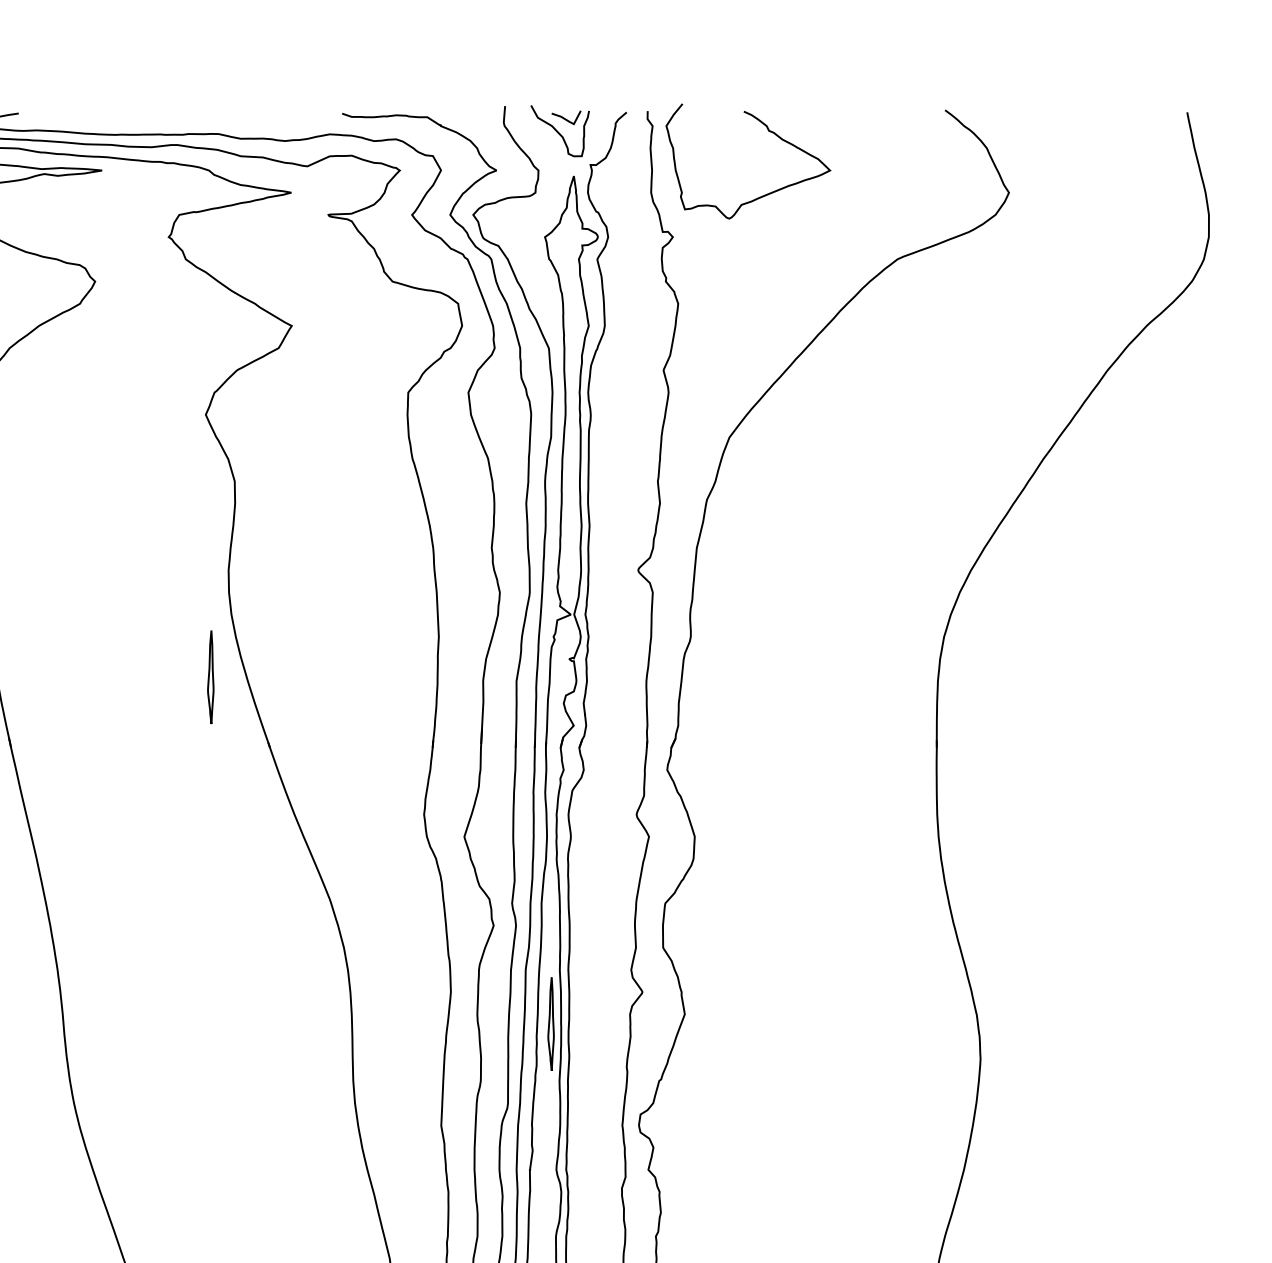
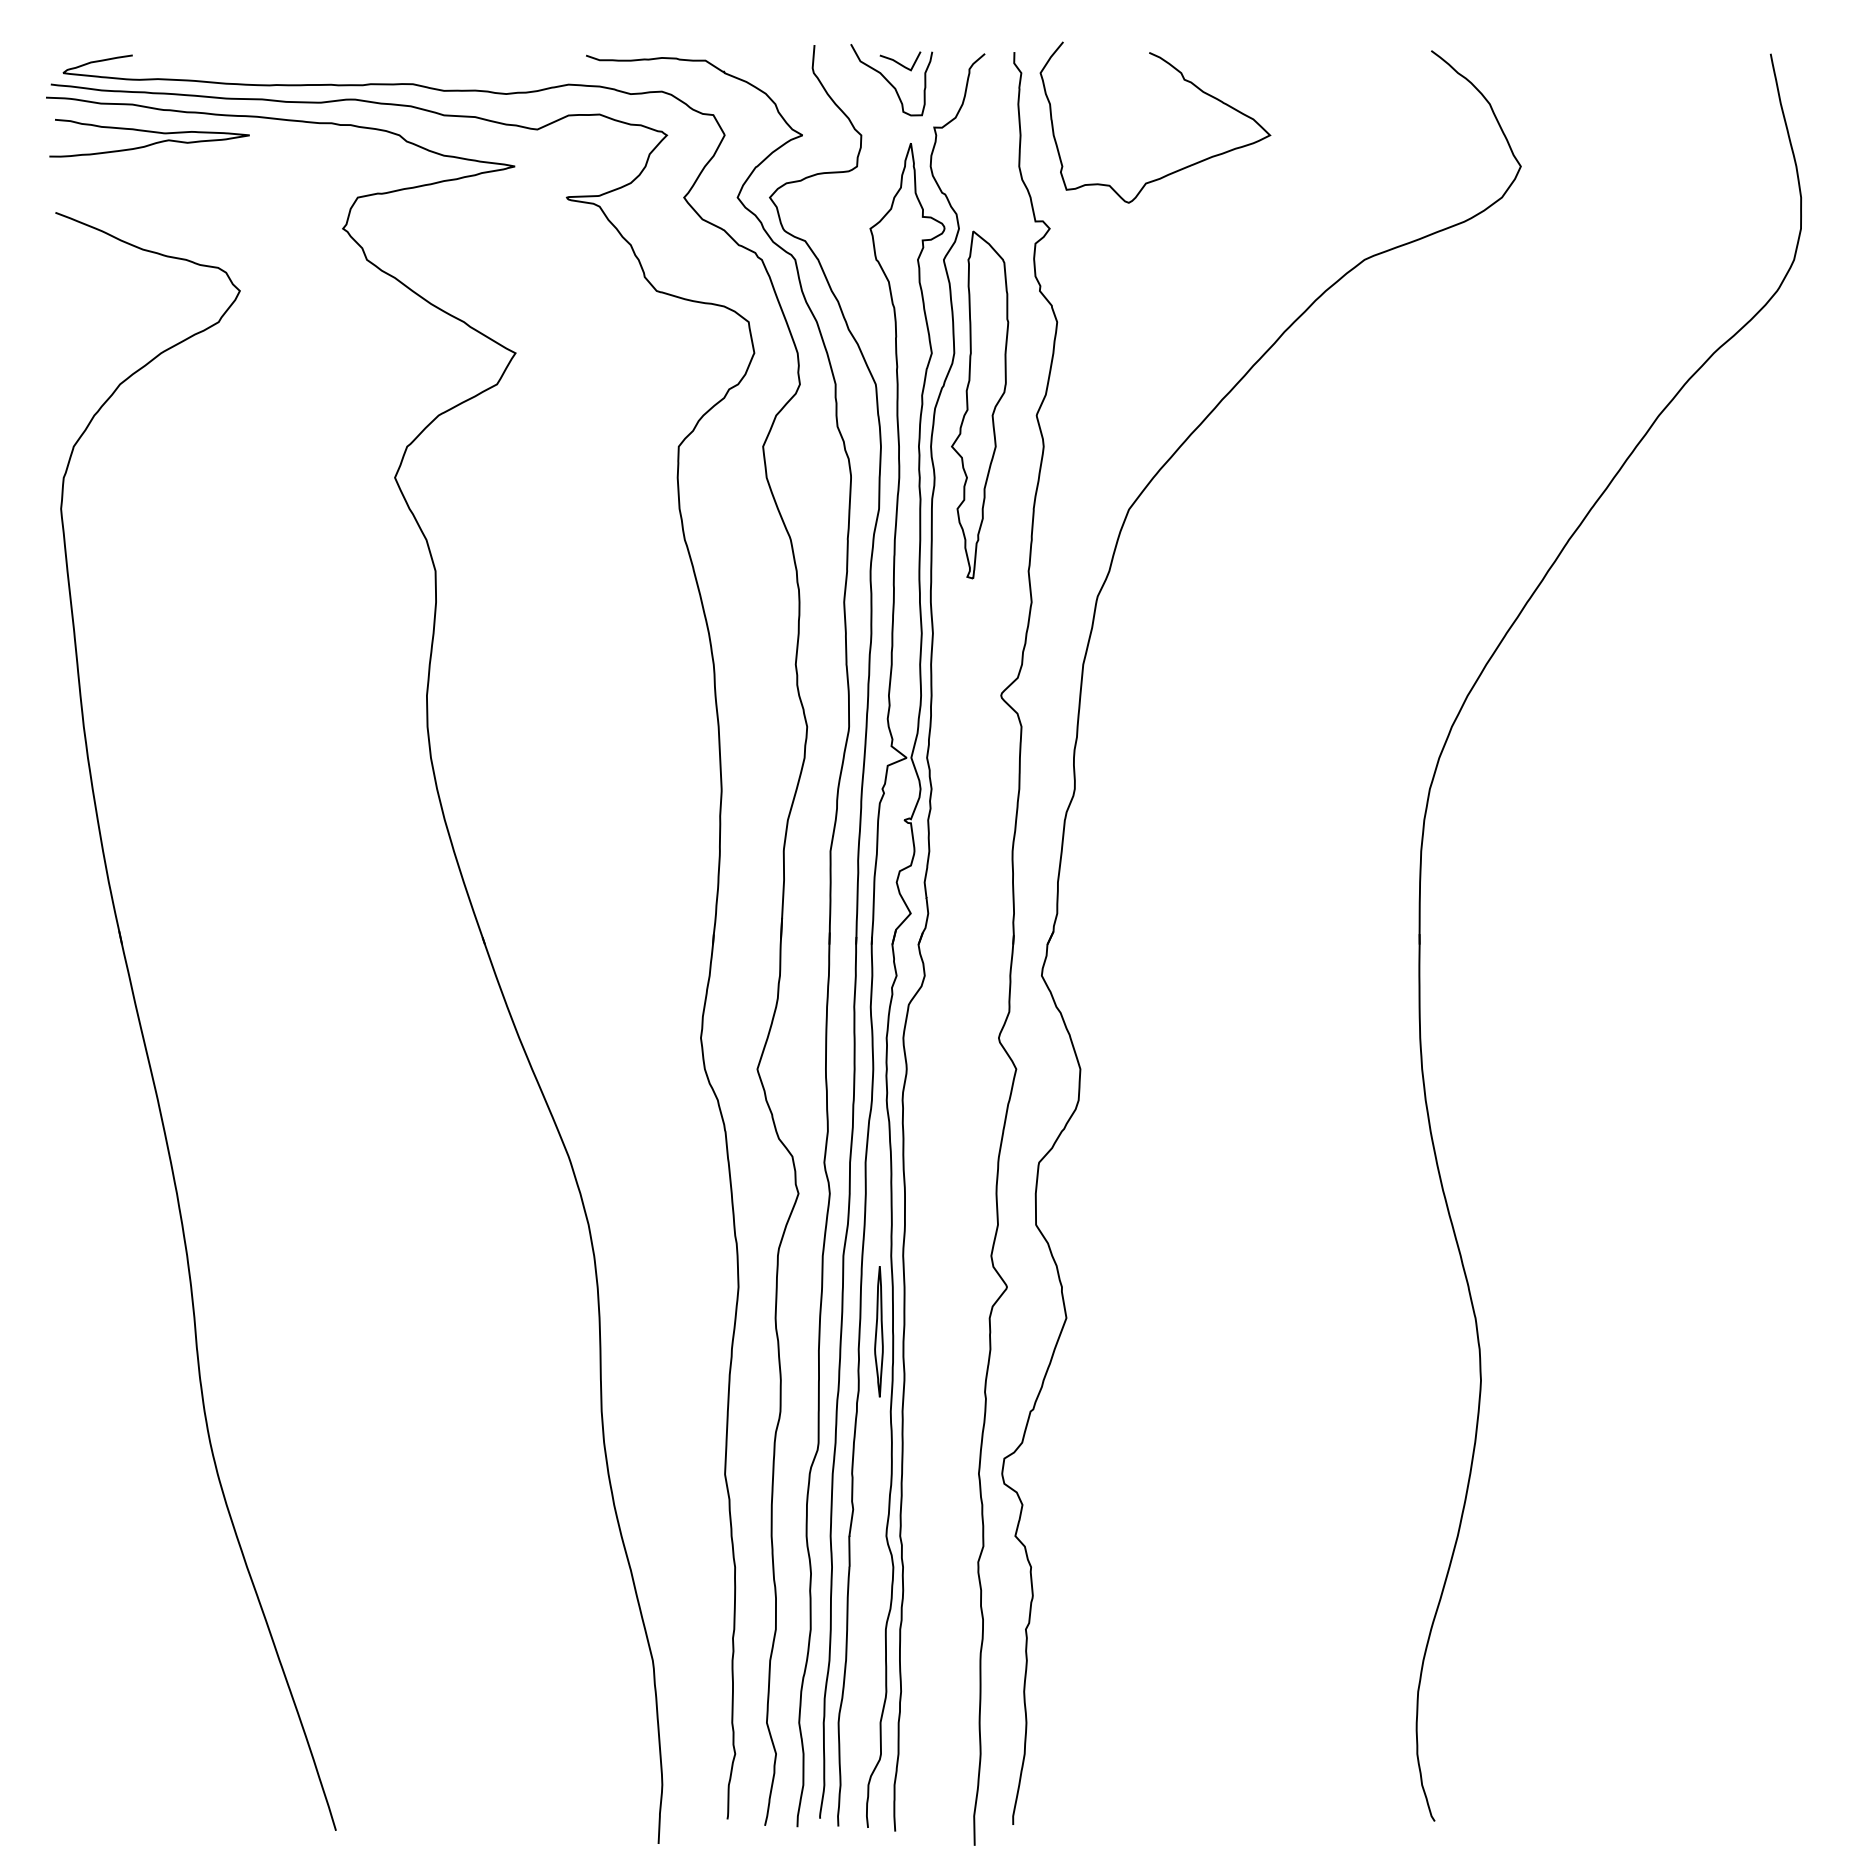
part: (623, 362) -> (980, 404), added
part: (210, 677) -> (401, 845), removed

